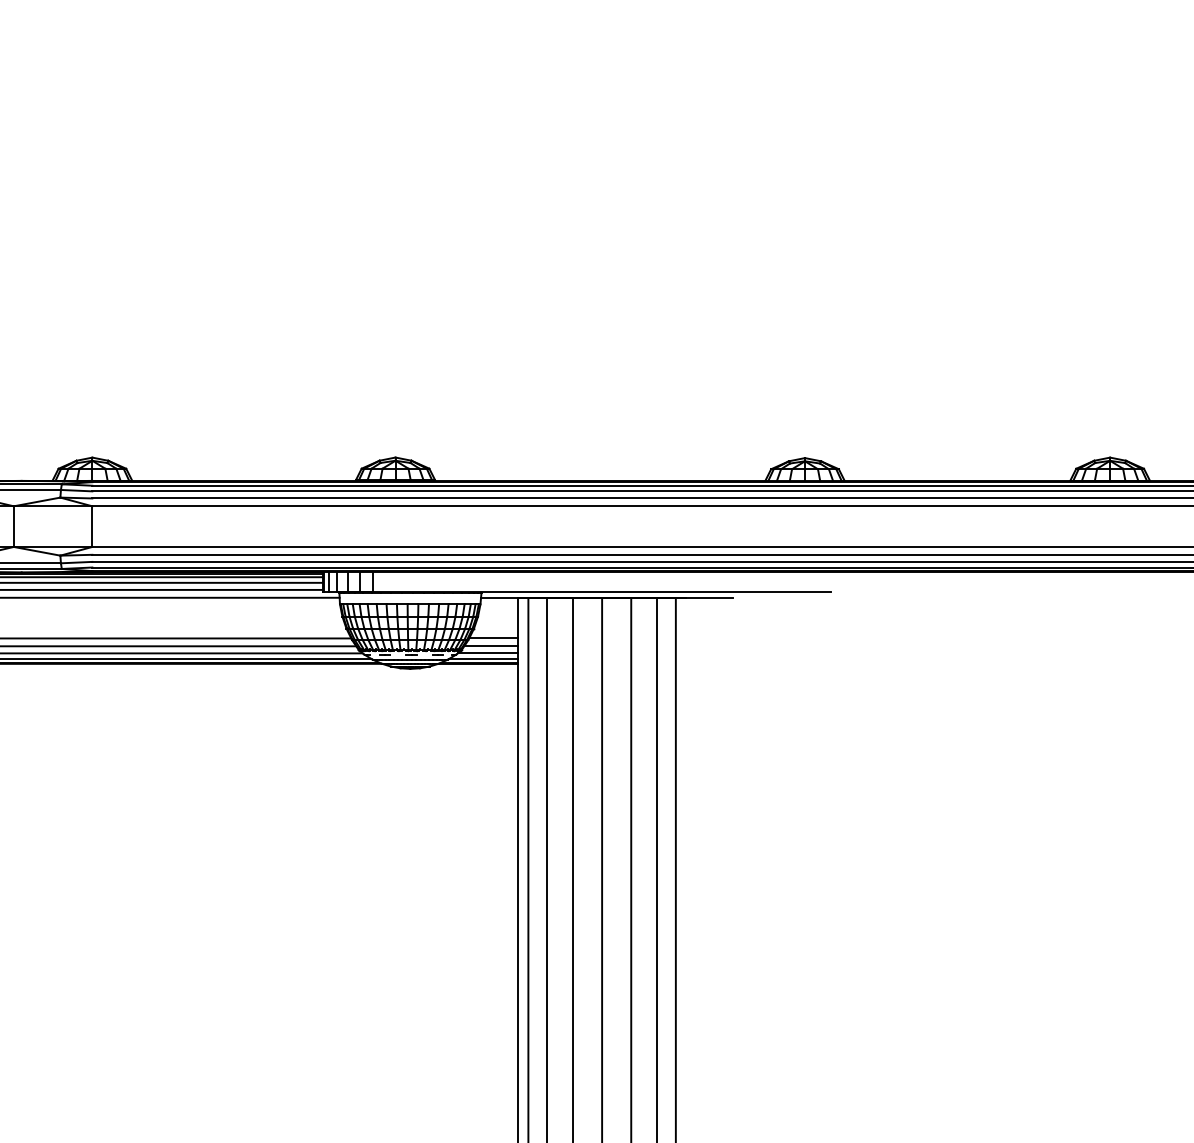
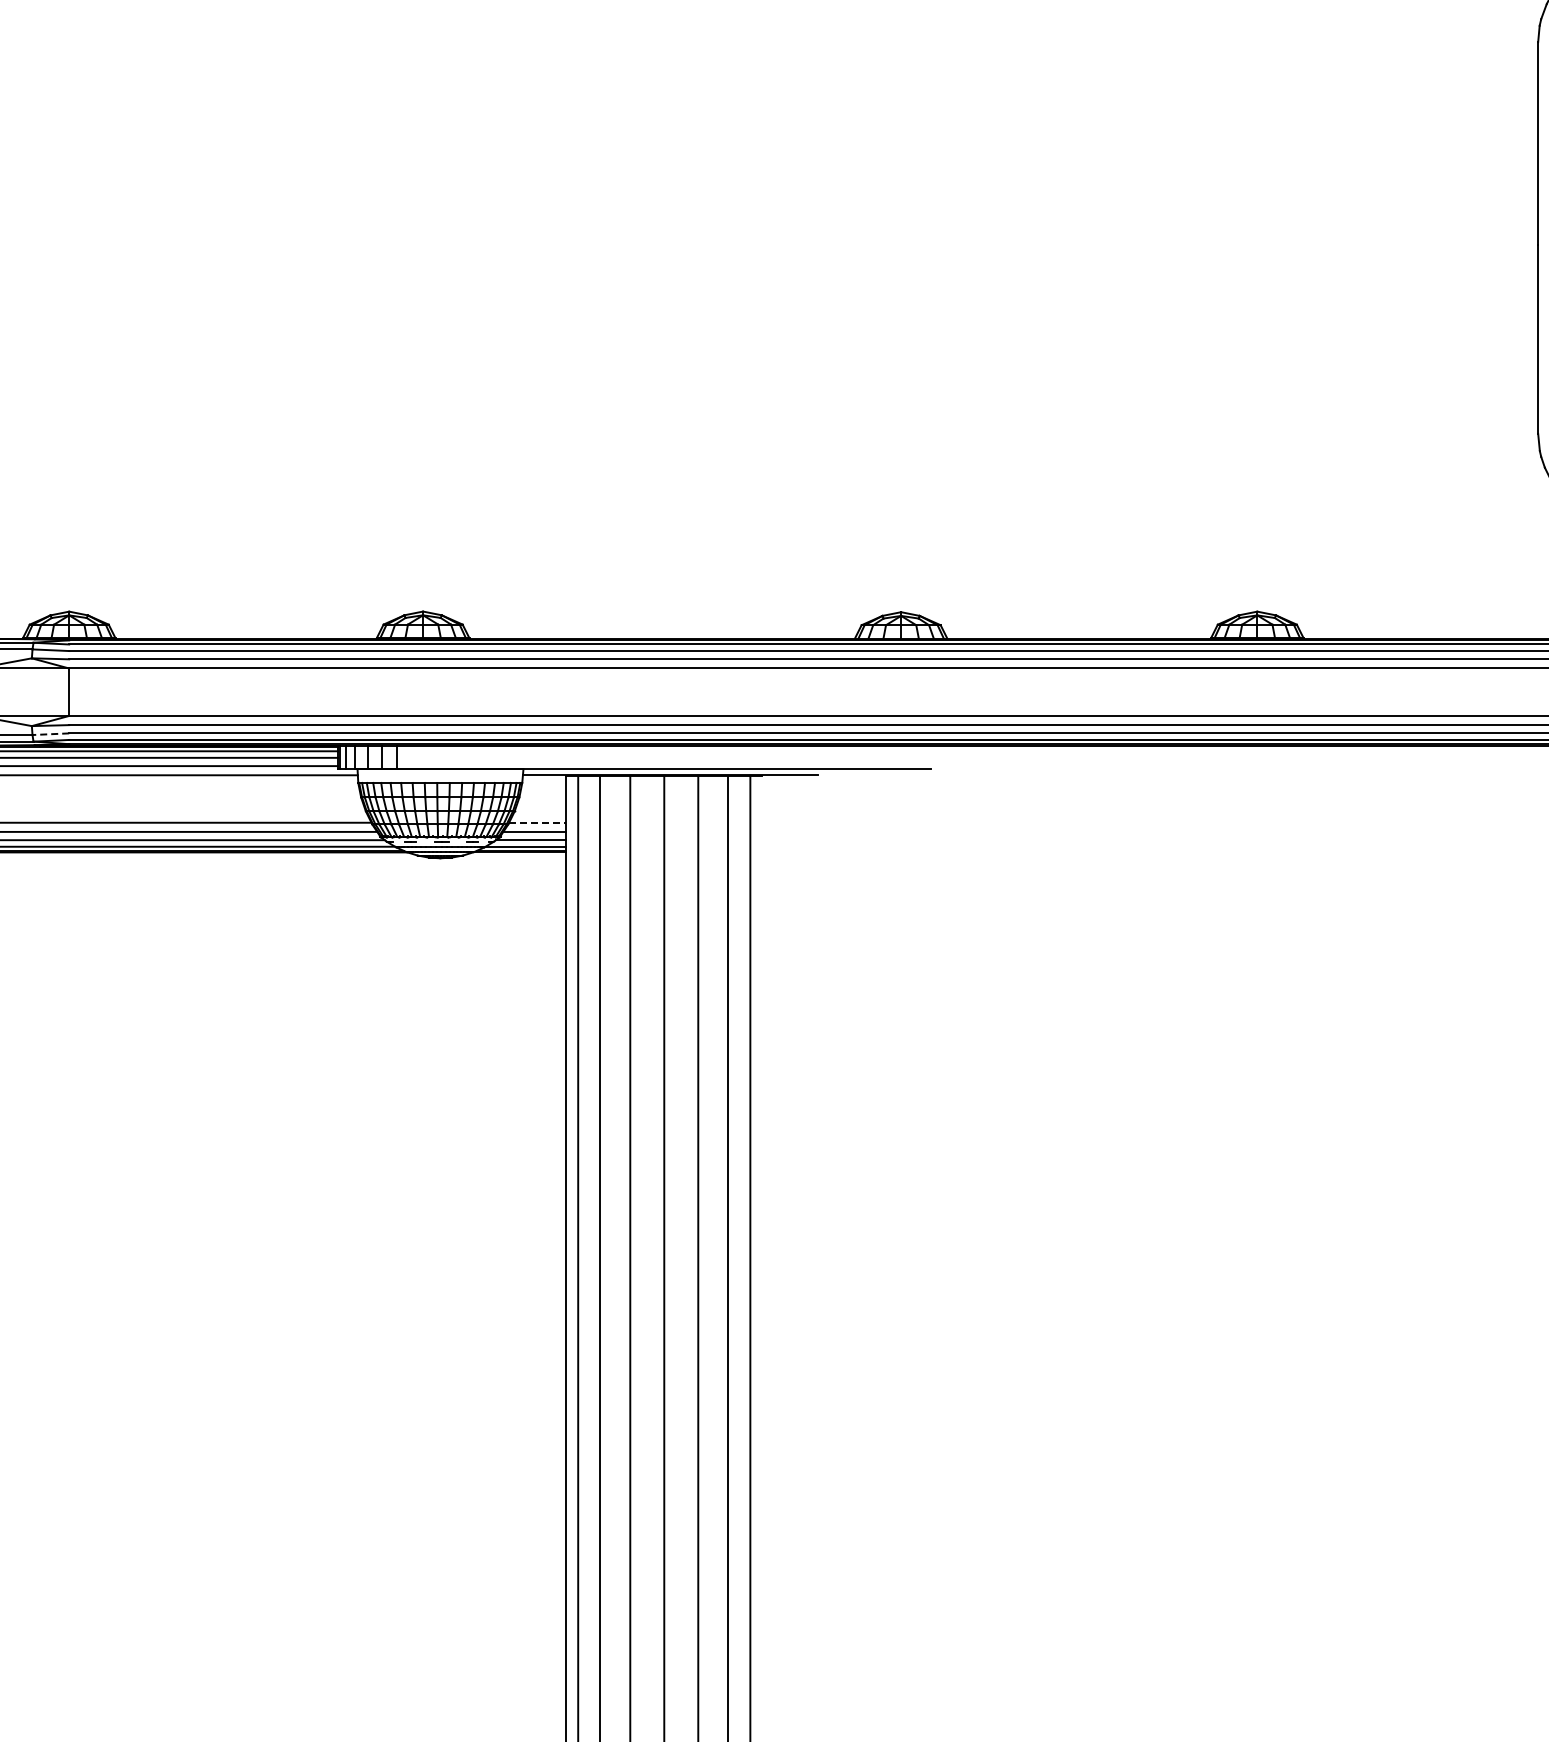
line: (76, 562) -> (50, 734), solid -> dashed
line: (493, 638) -> (537, 822), solid -> dashed

